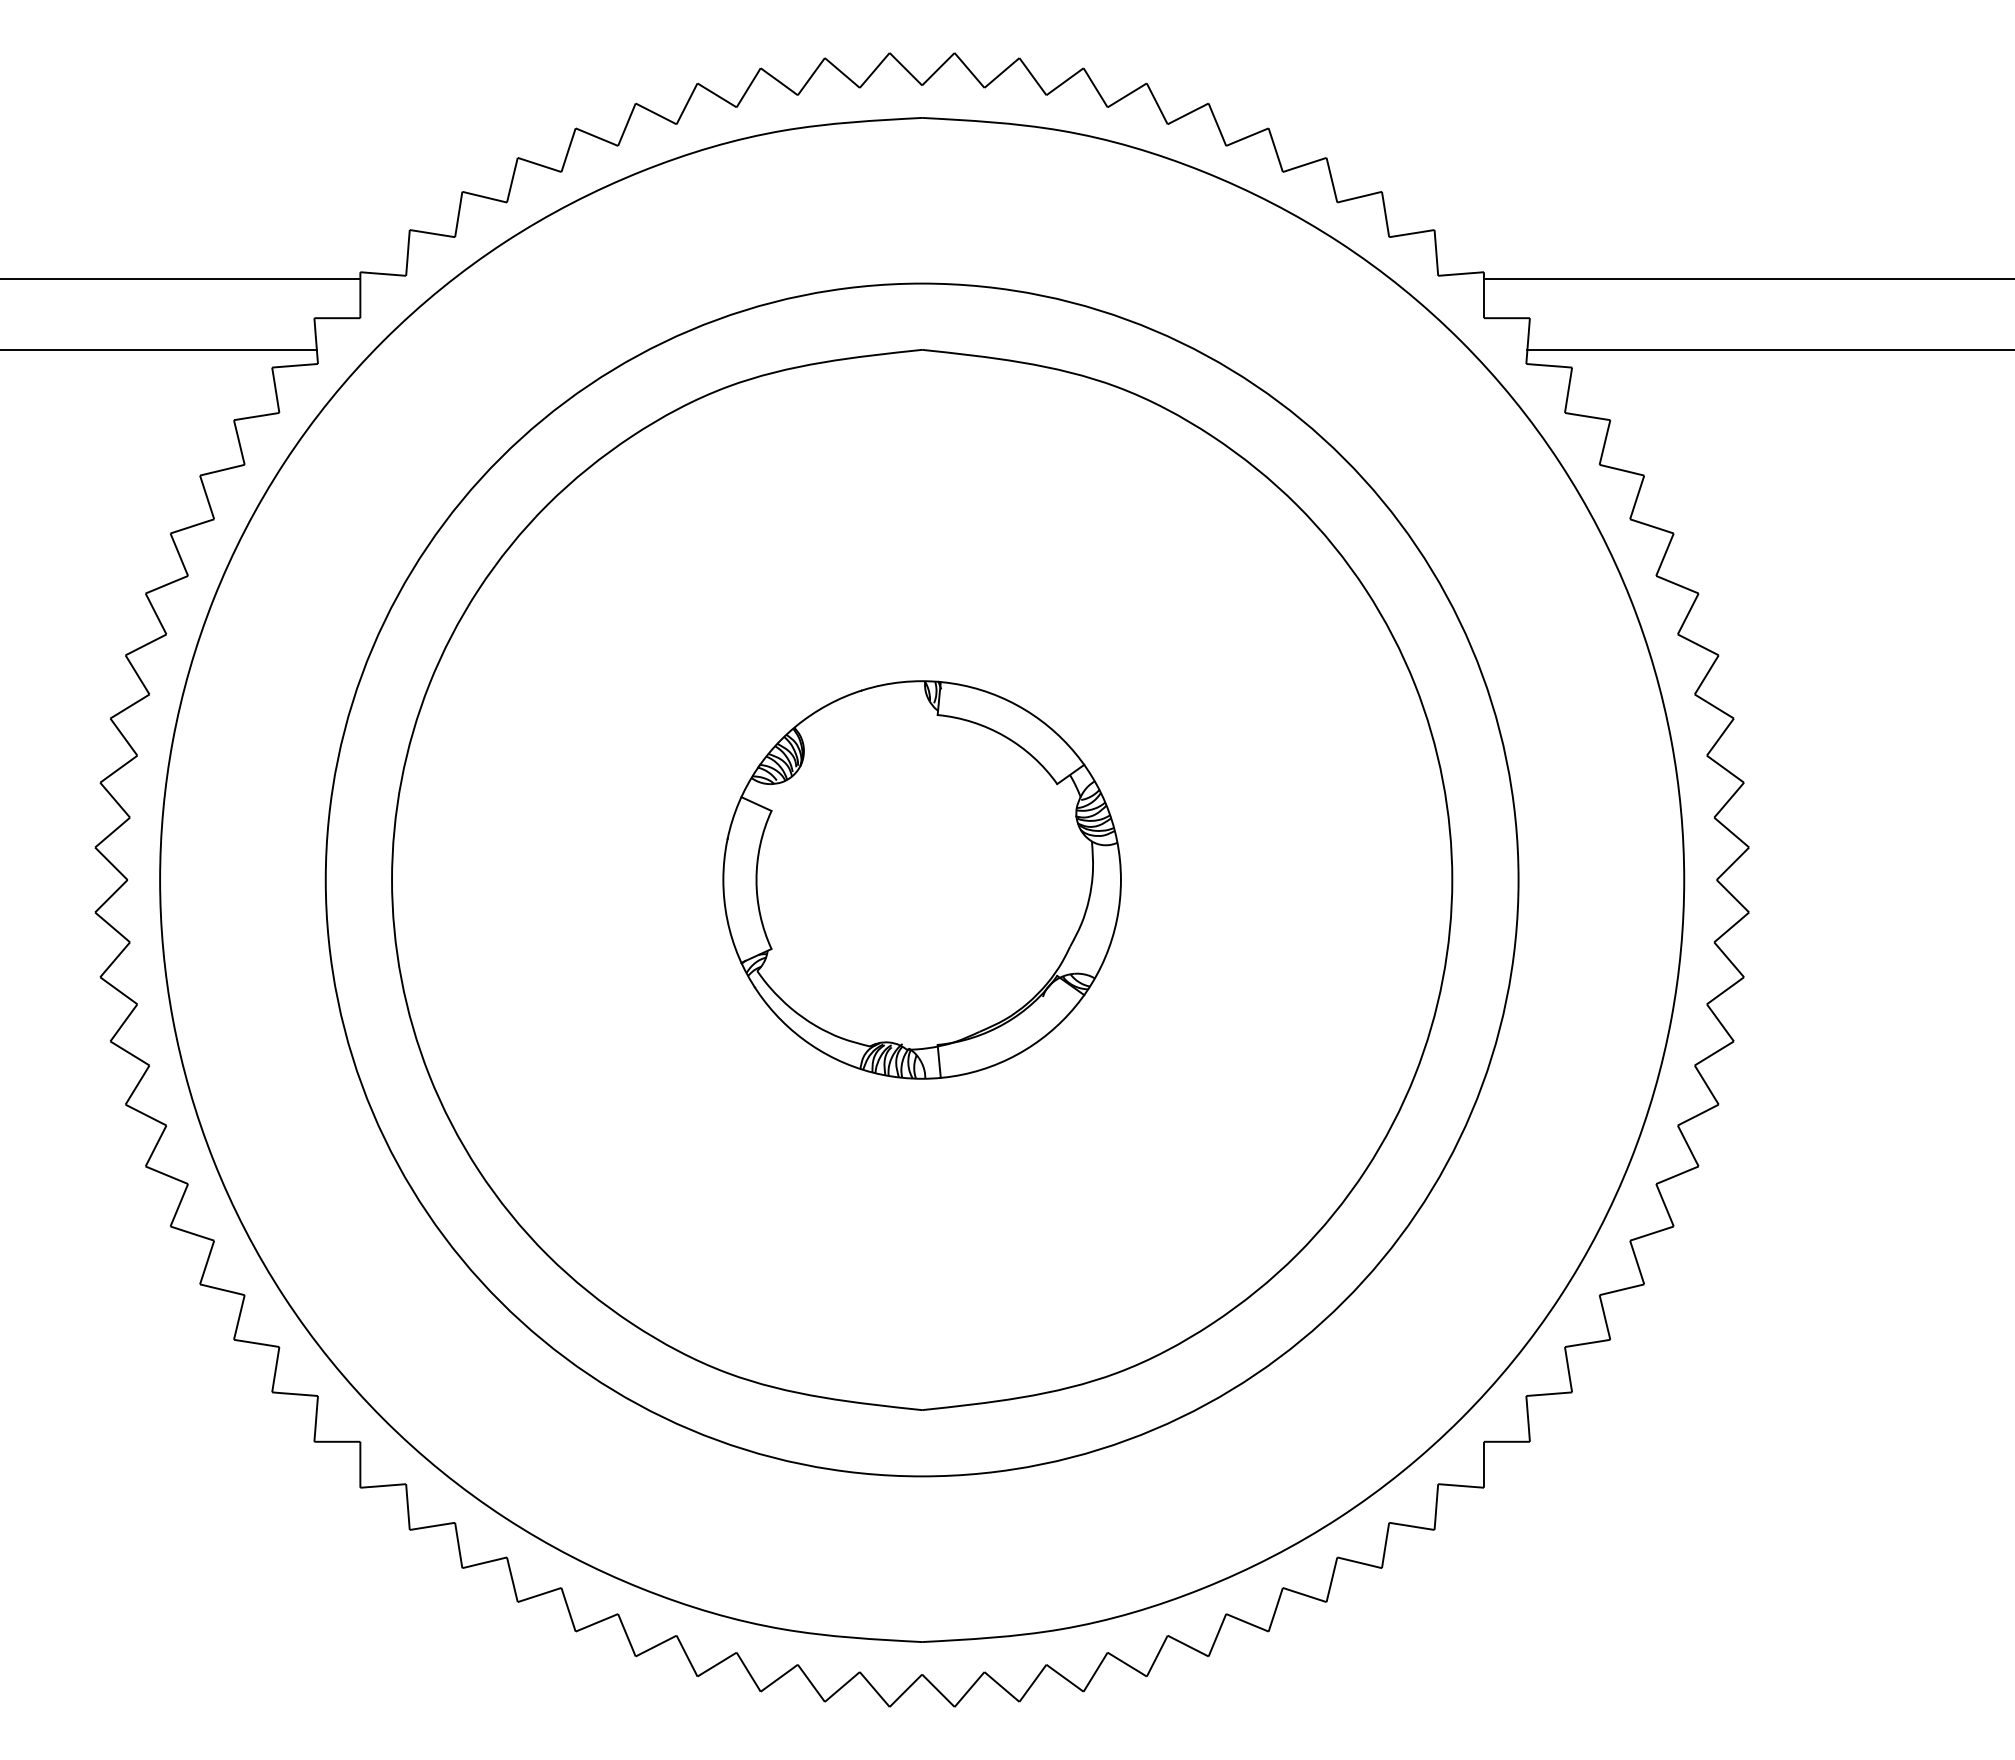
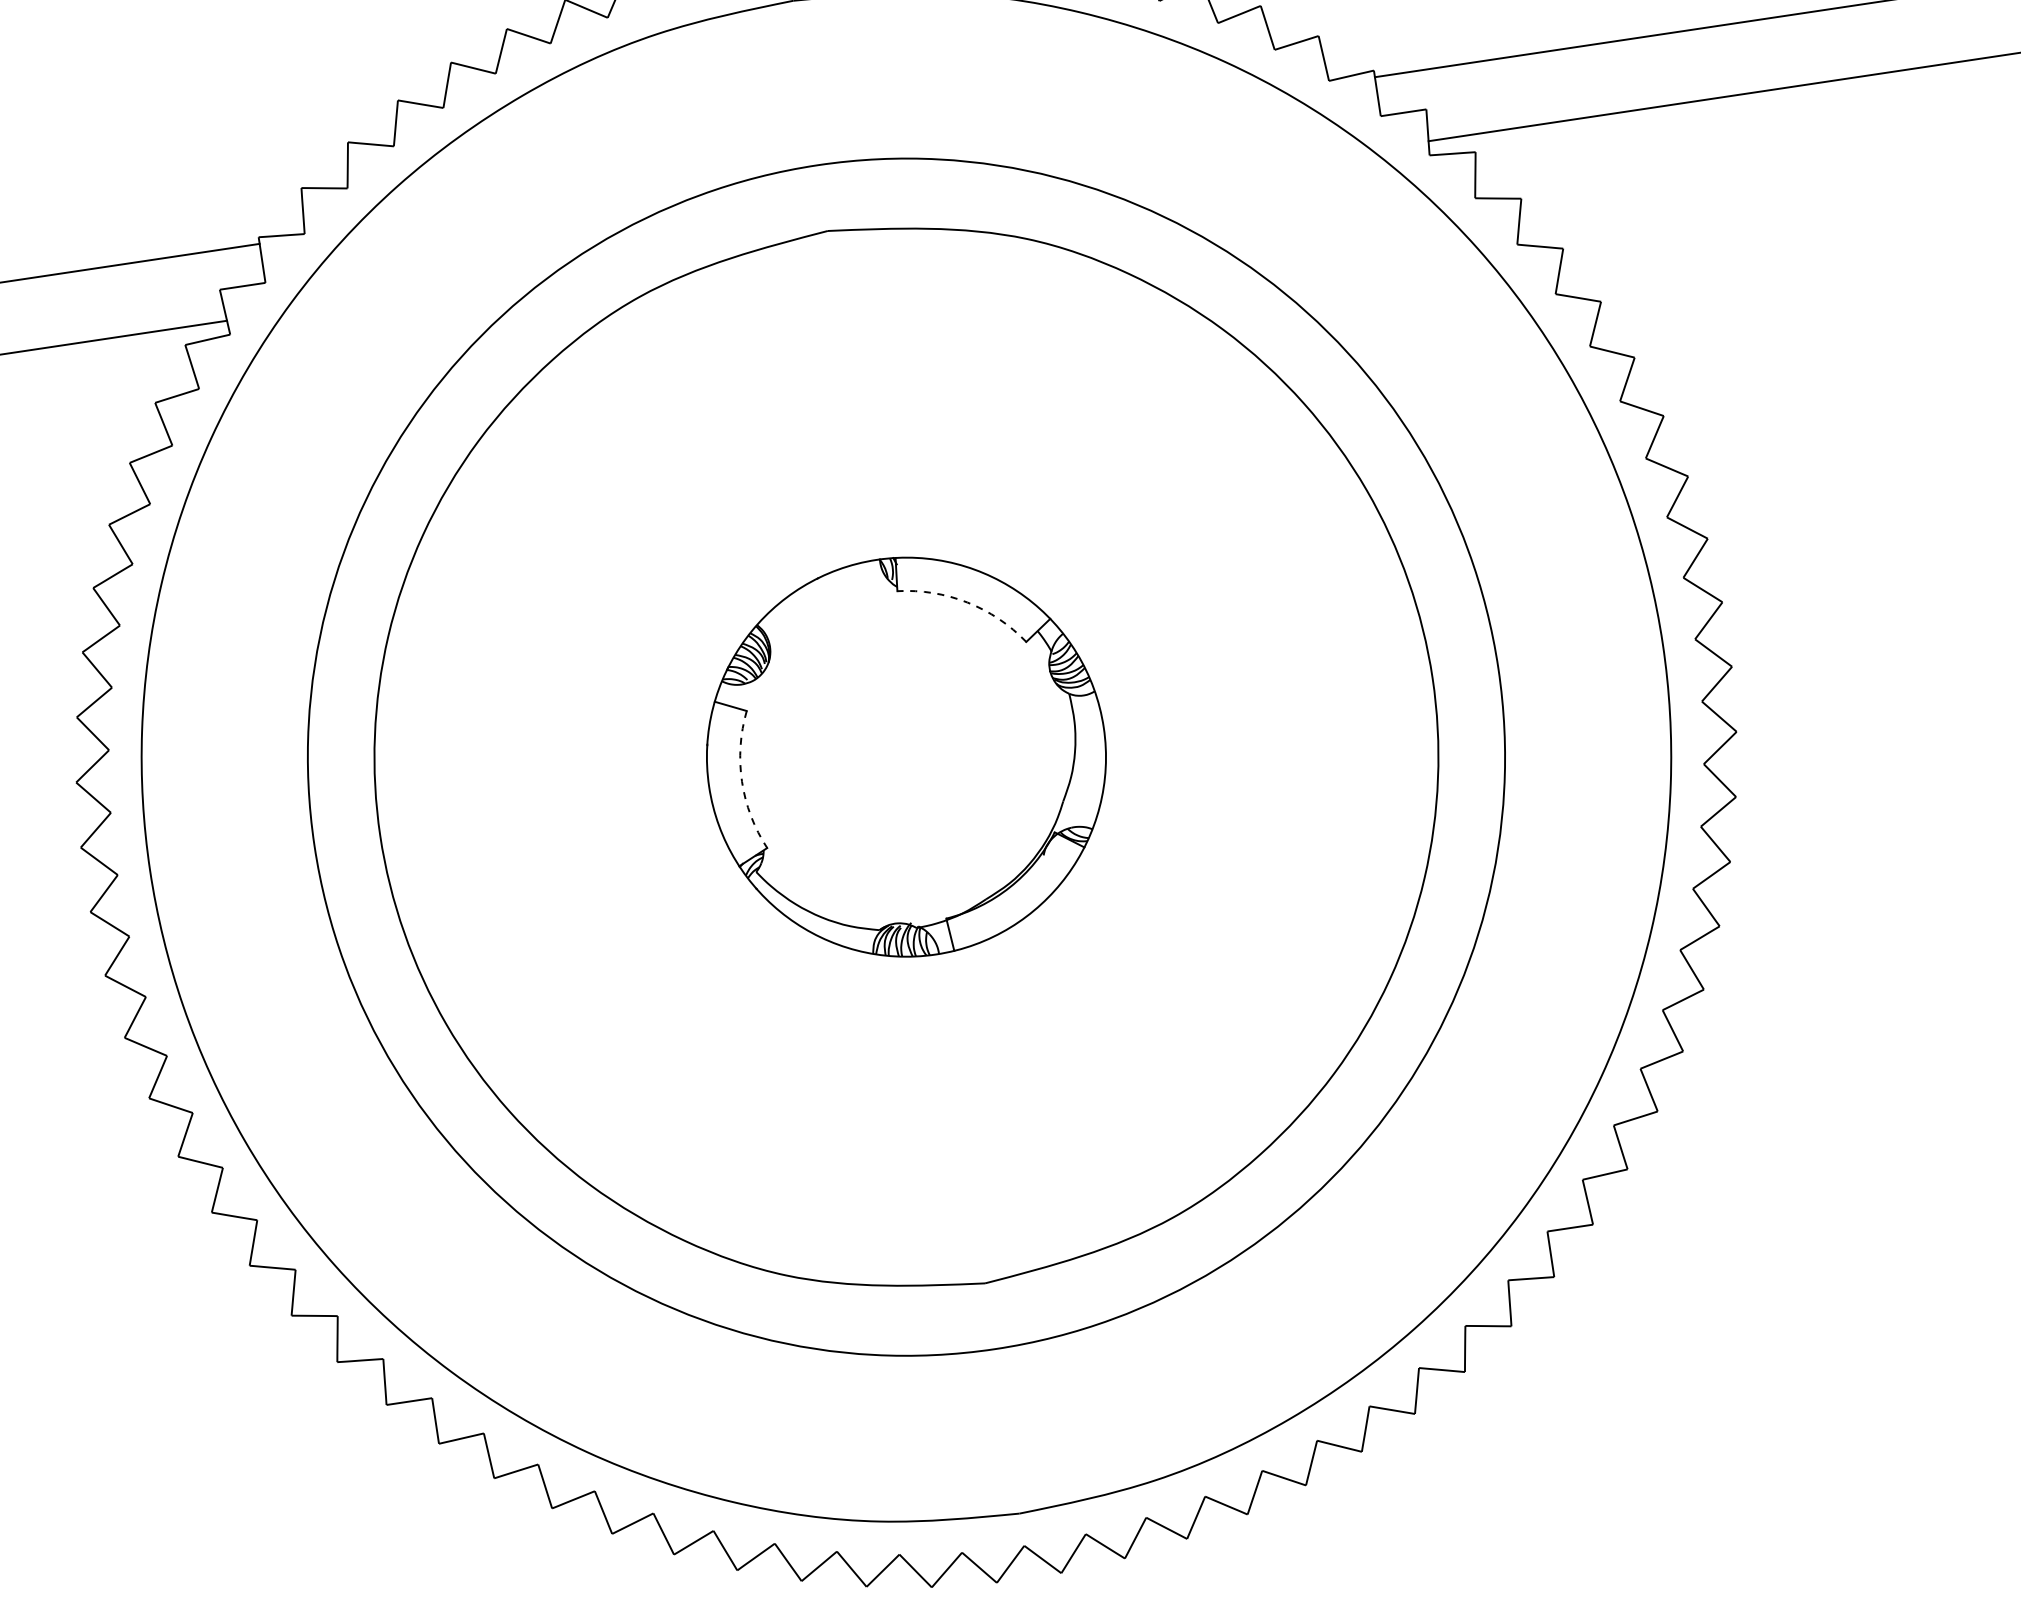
arc: (1005, 736) -> (967, 602), solid -> dashed
arc: (756, 880) -> (742, 782), solid -> dashed

